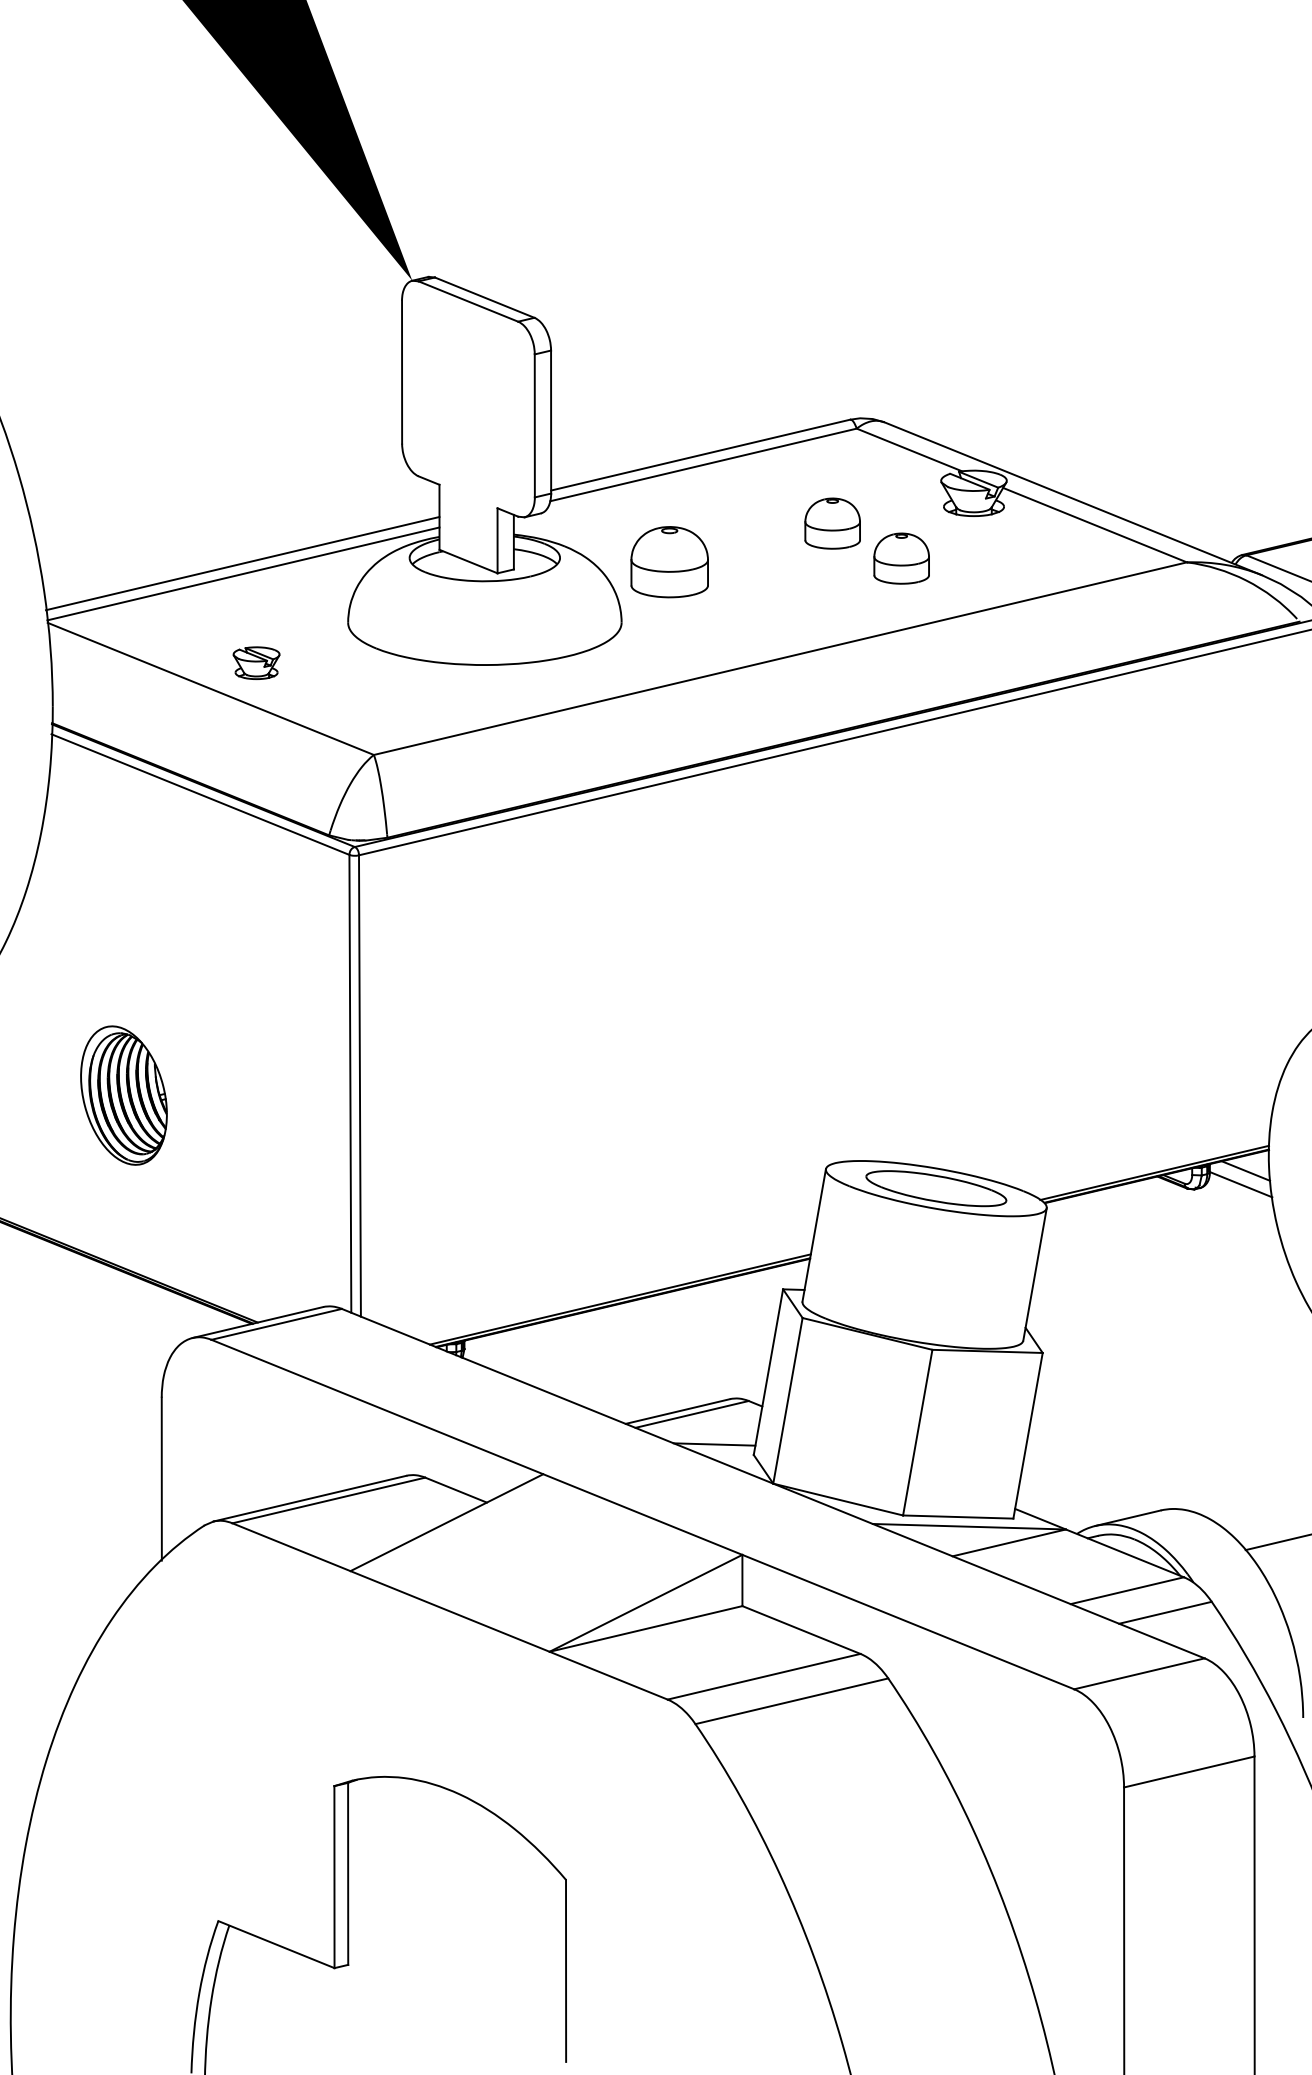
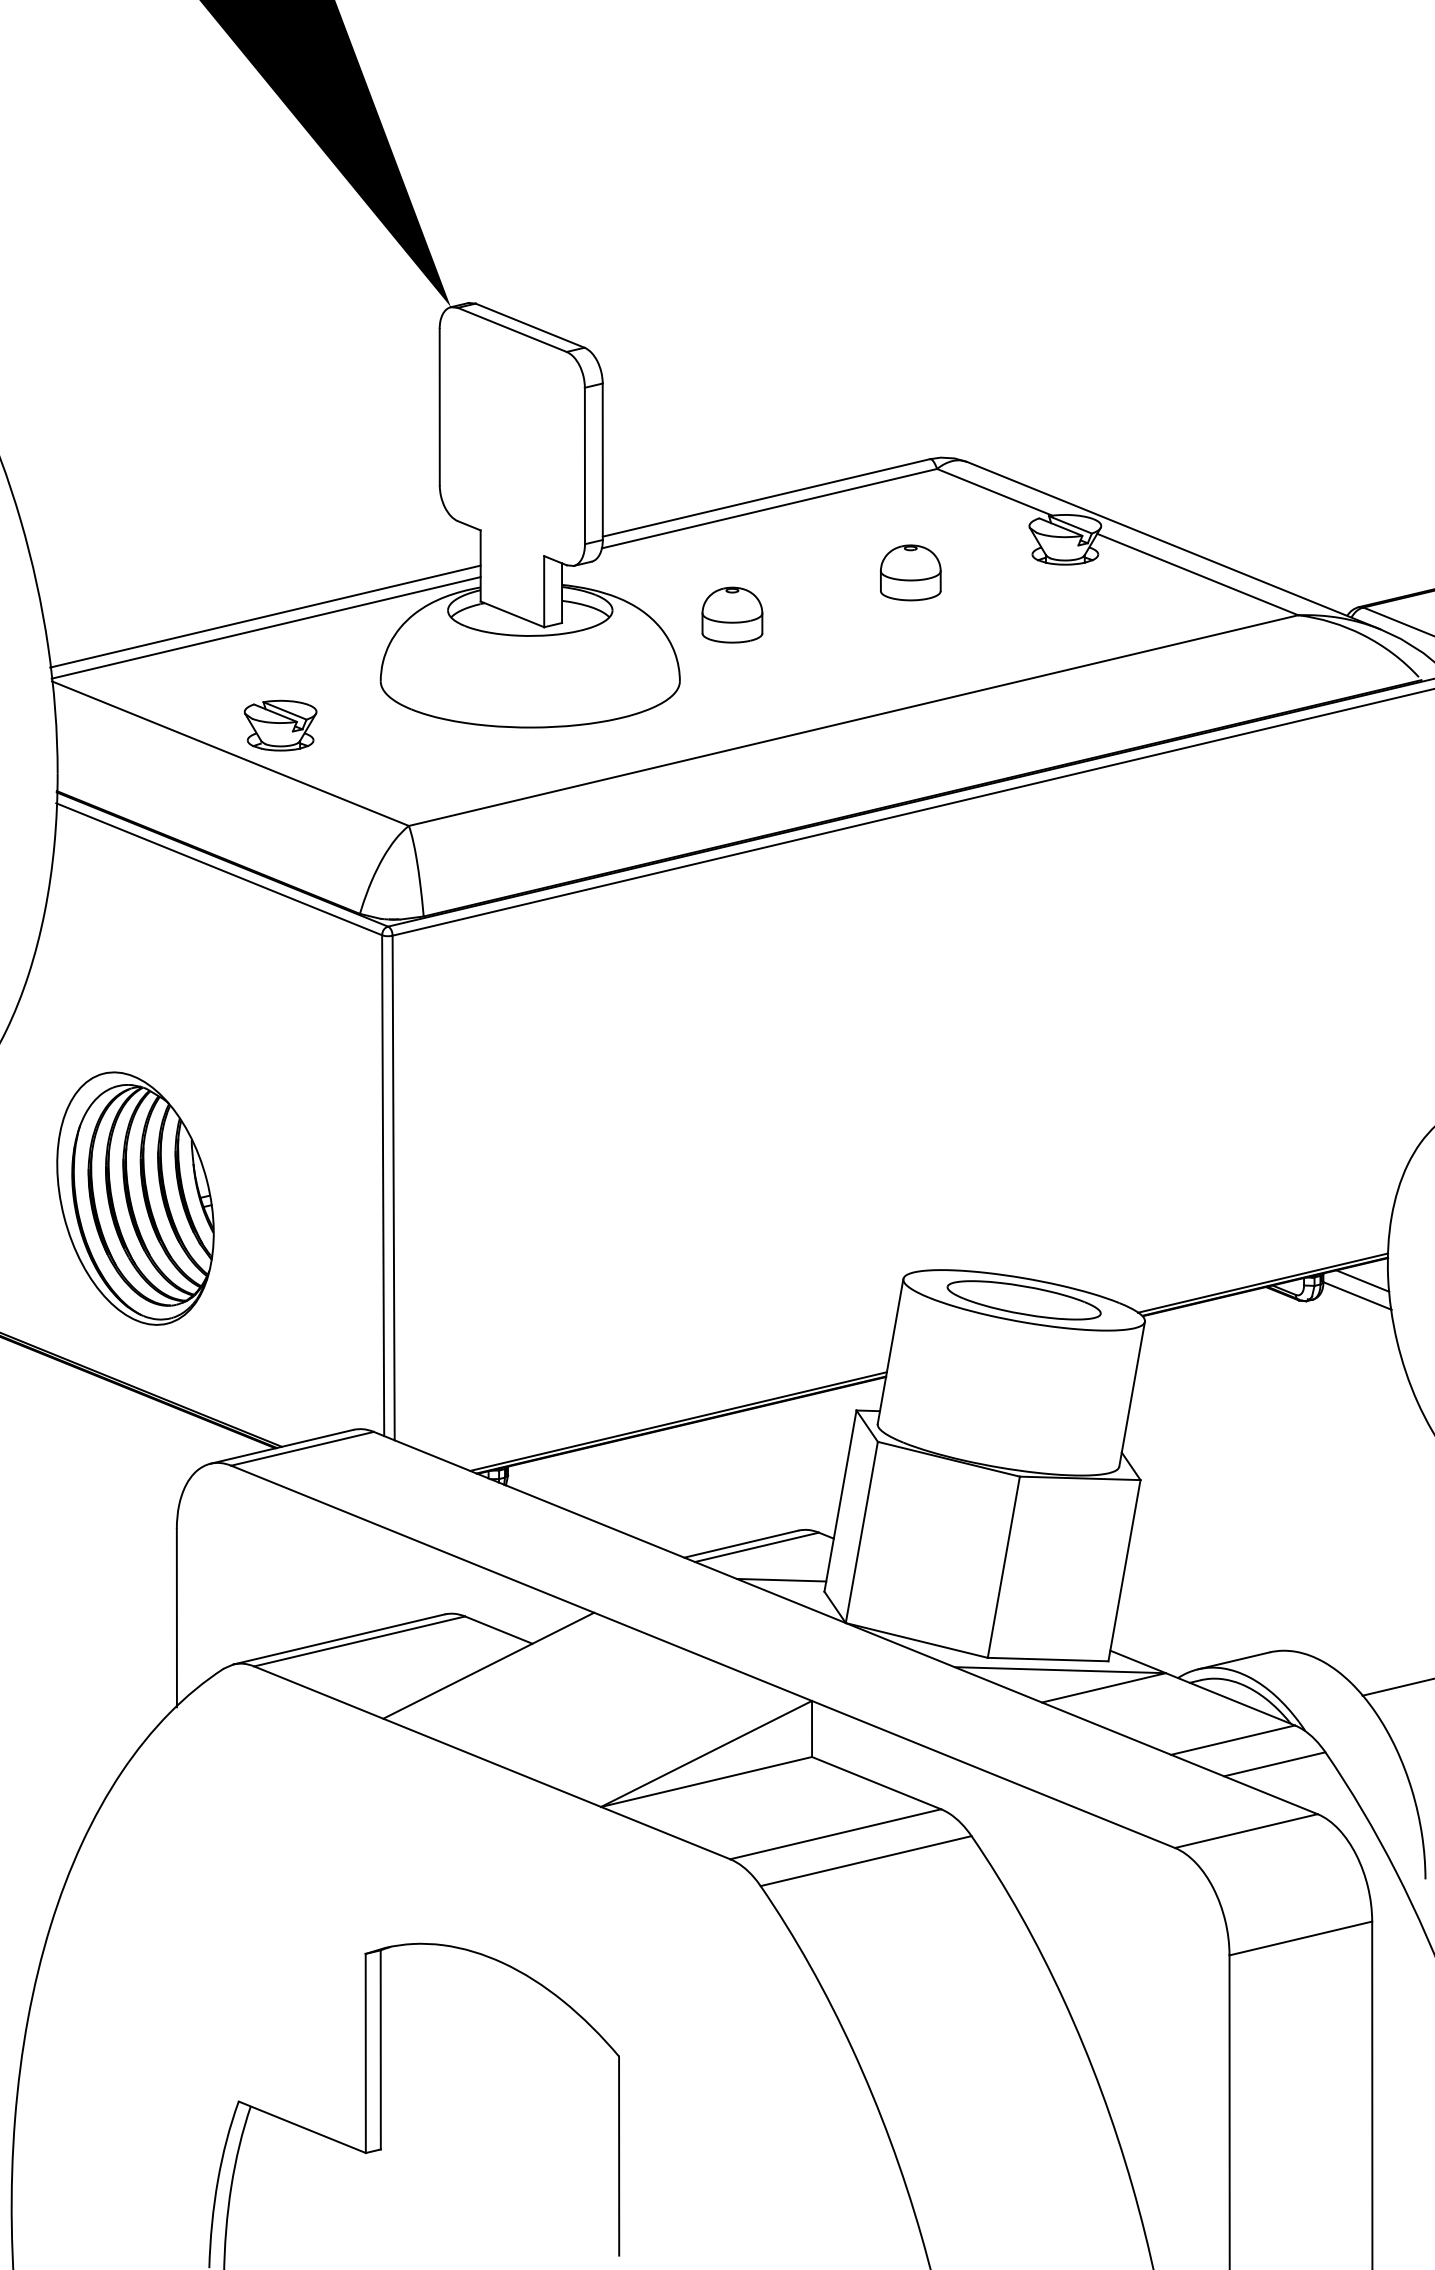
part: (901, 558) -> (986, 611), removed
part: (669, 562) -> (732, 615), size x0.71
part: (256, 662) -> (280, 724), size x1.43
part: (123, 1095) -> (134, 1198), size x1.67

